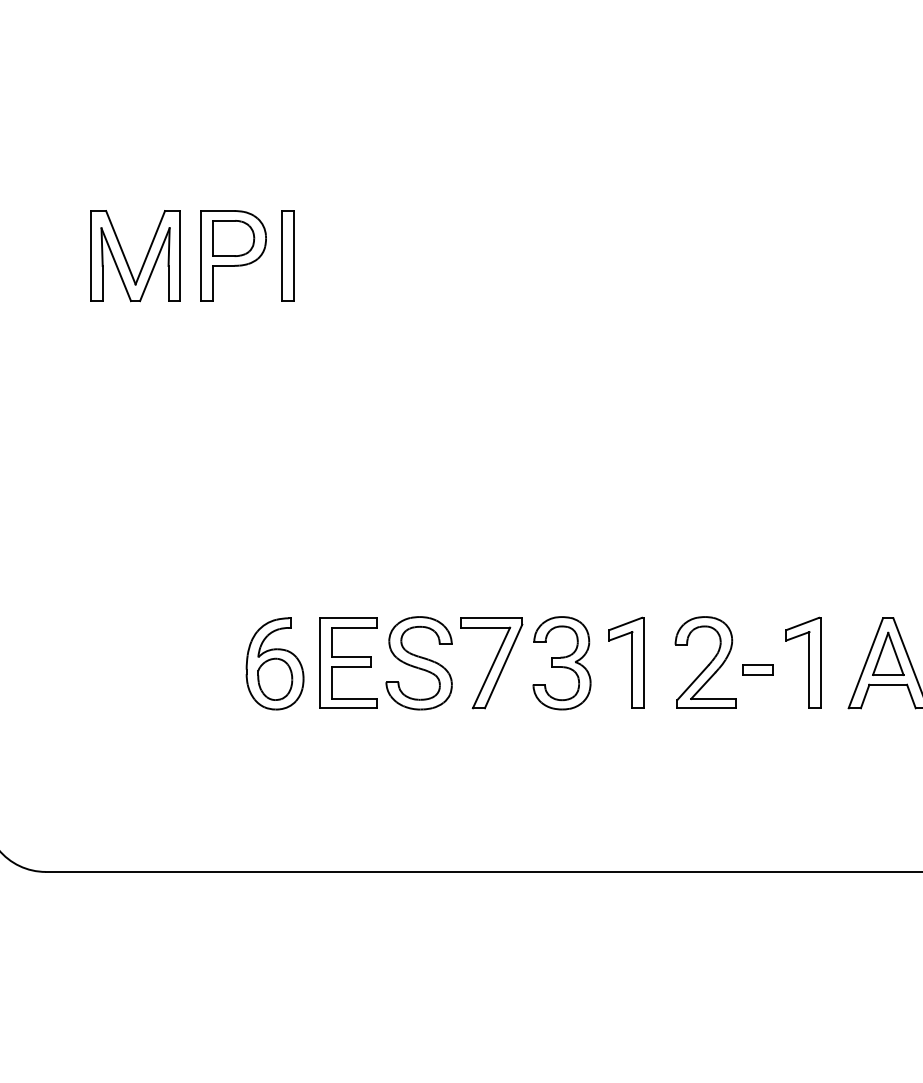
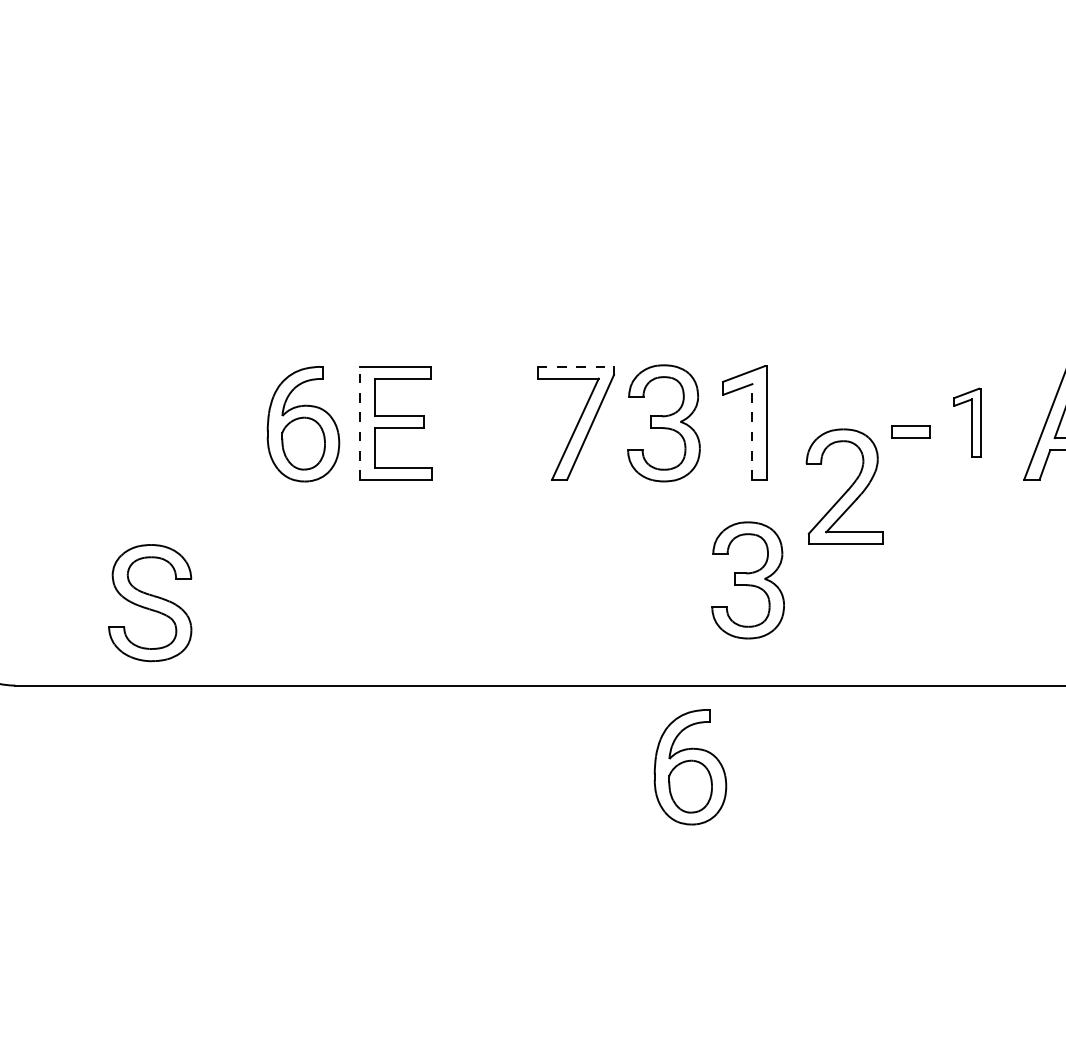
line: (492, 618) -> (576, 367), solid -> dashed
part: (705, 662) -> (844, 486), moved
part: (803, 662) -> (967, 422), size x0.6
line: (320, 663) -> (360, 423), solid -> dashed
part: (418, 663) -> (149, 603), moved
line: (632, 669) -> (752, 431), solid -> dashed
part: (628, 788) -> (747, 580), added
part: (582, 936) -> (689, 766), added

